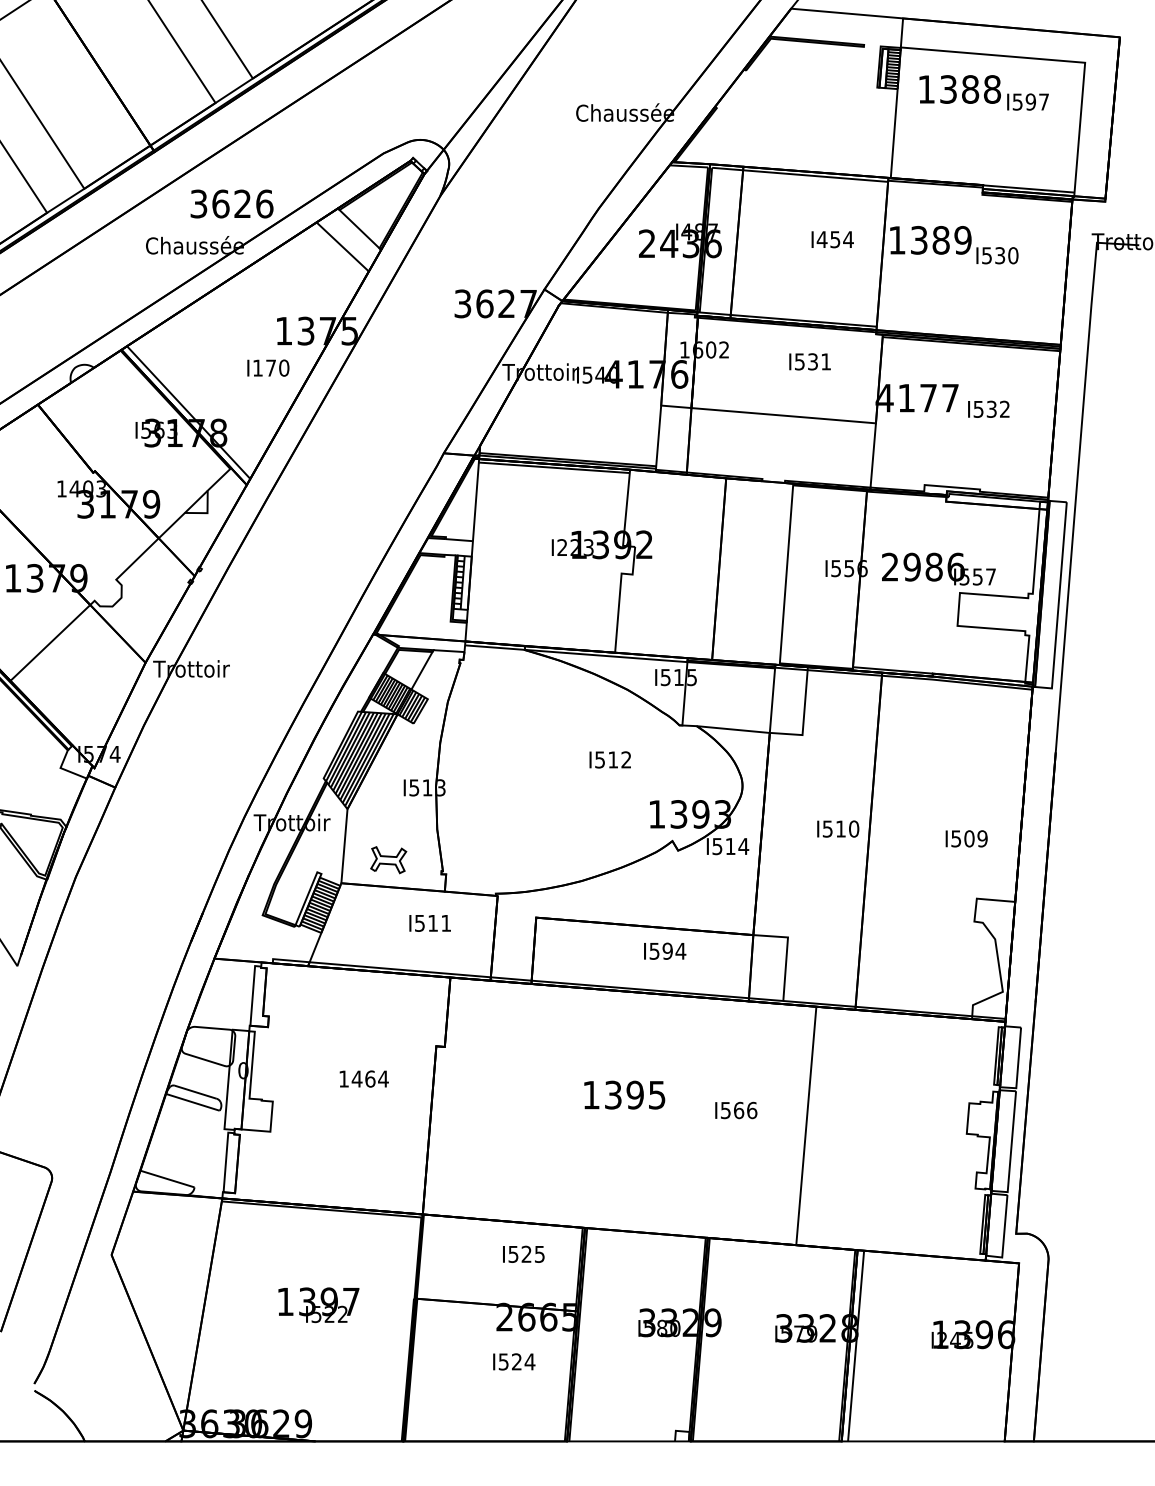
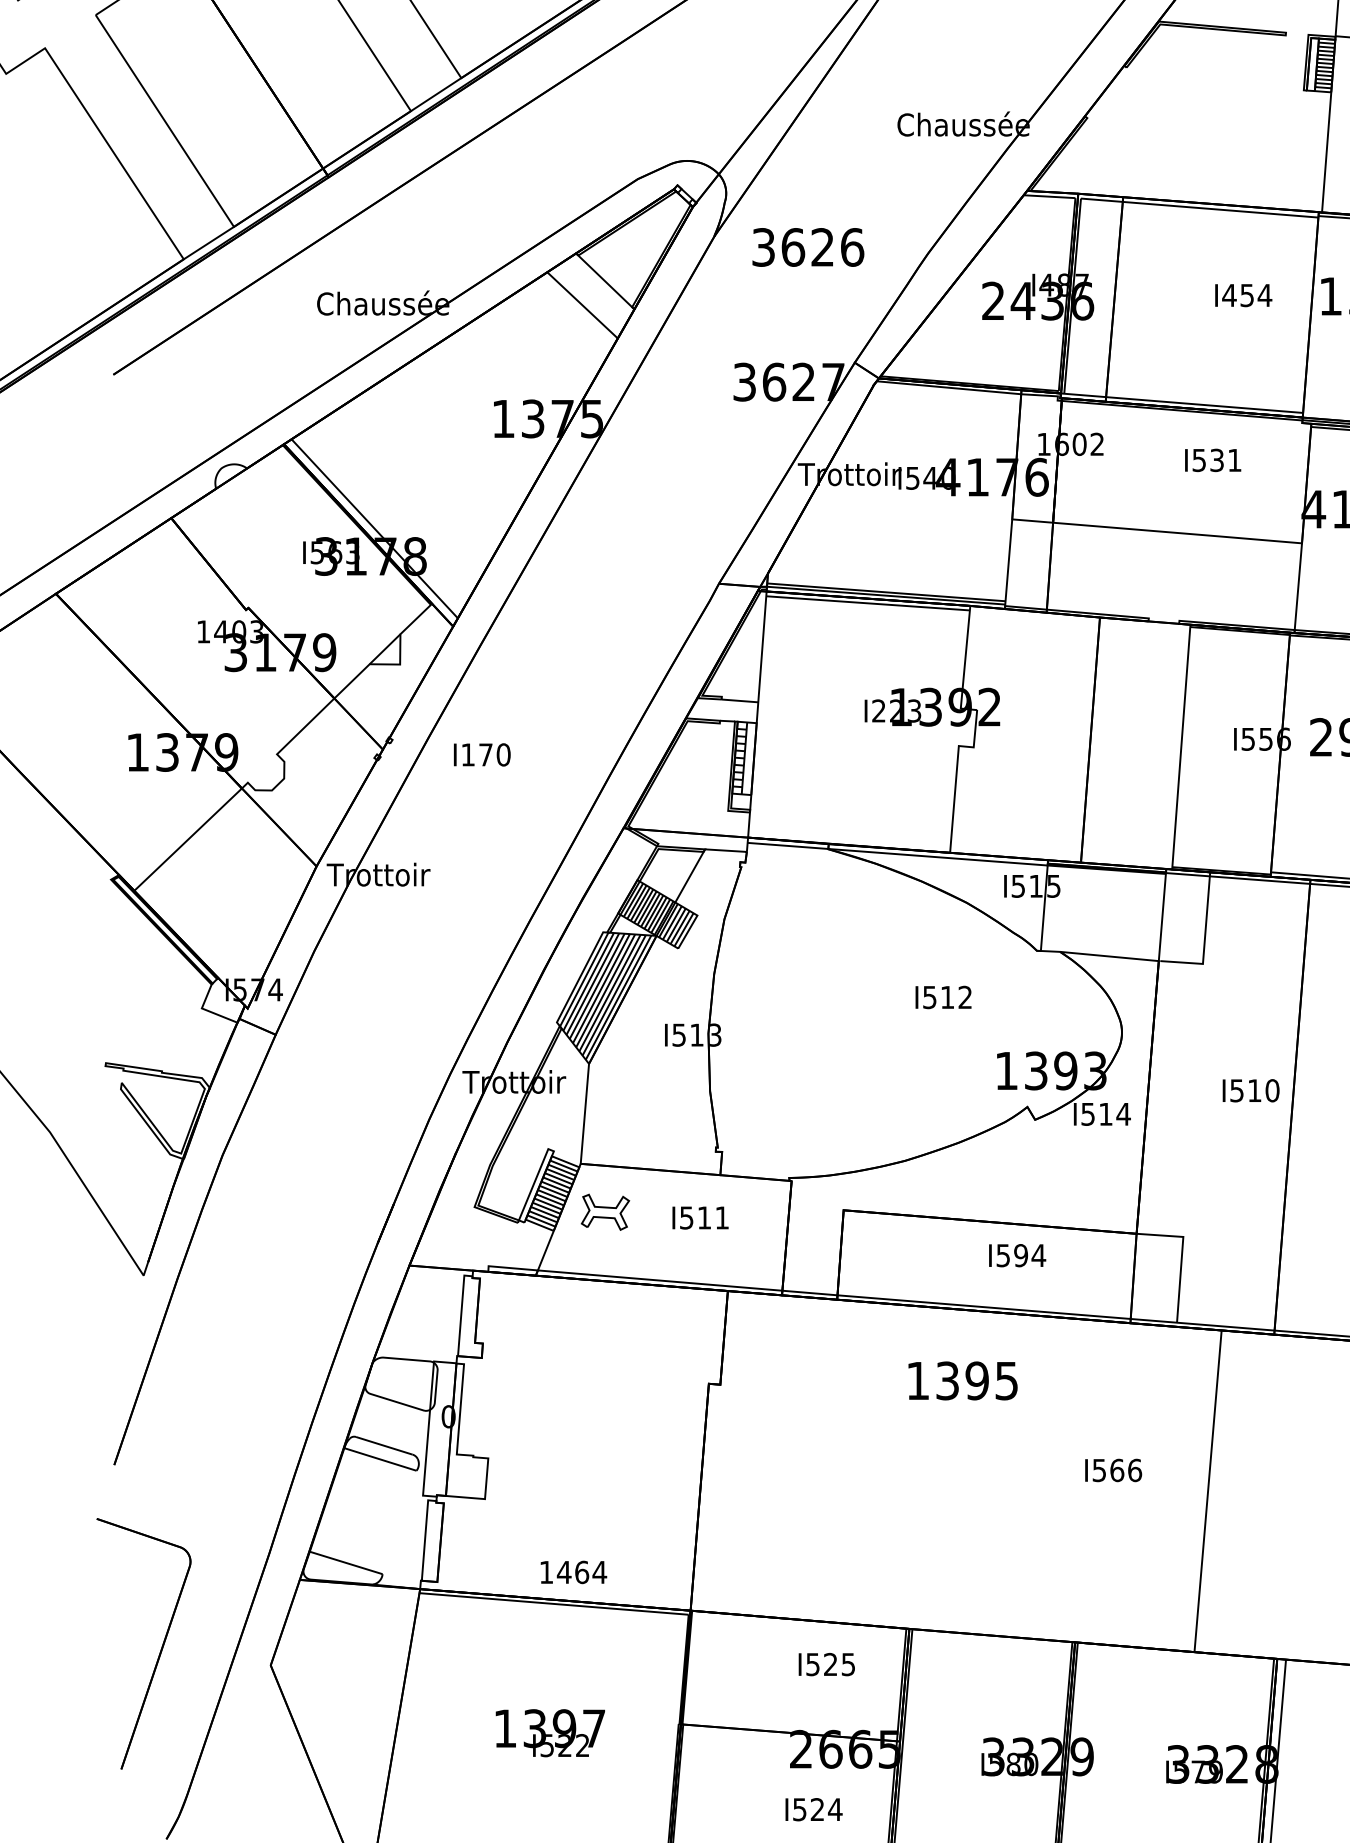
text: (231, 203) -> (807, 246), moved
text: (268, 367) -> (482, 754), moved
part: (388, 860) -> (605, 1212), moved
text: (363, 1078) -> (572, 1571), moved
text: (624, 1094) -> (962, 1380), moved

